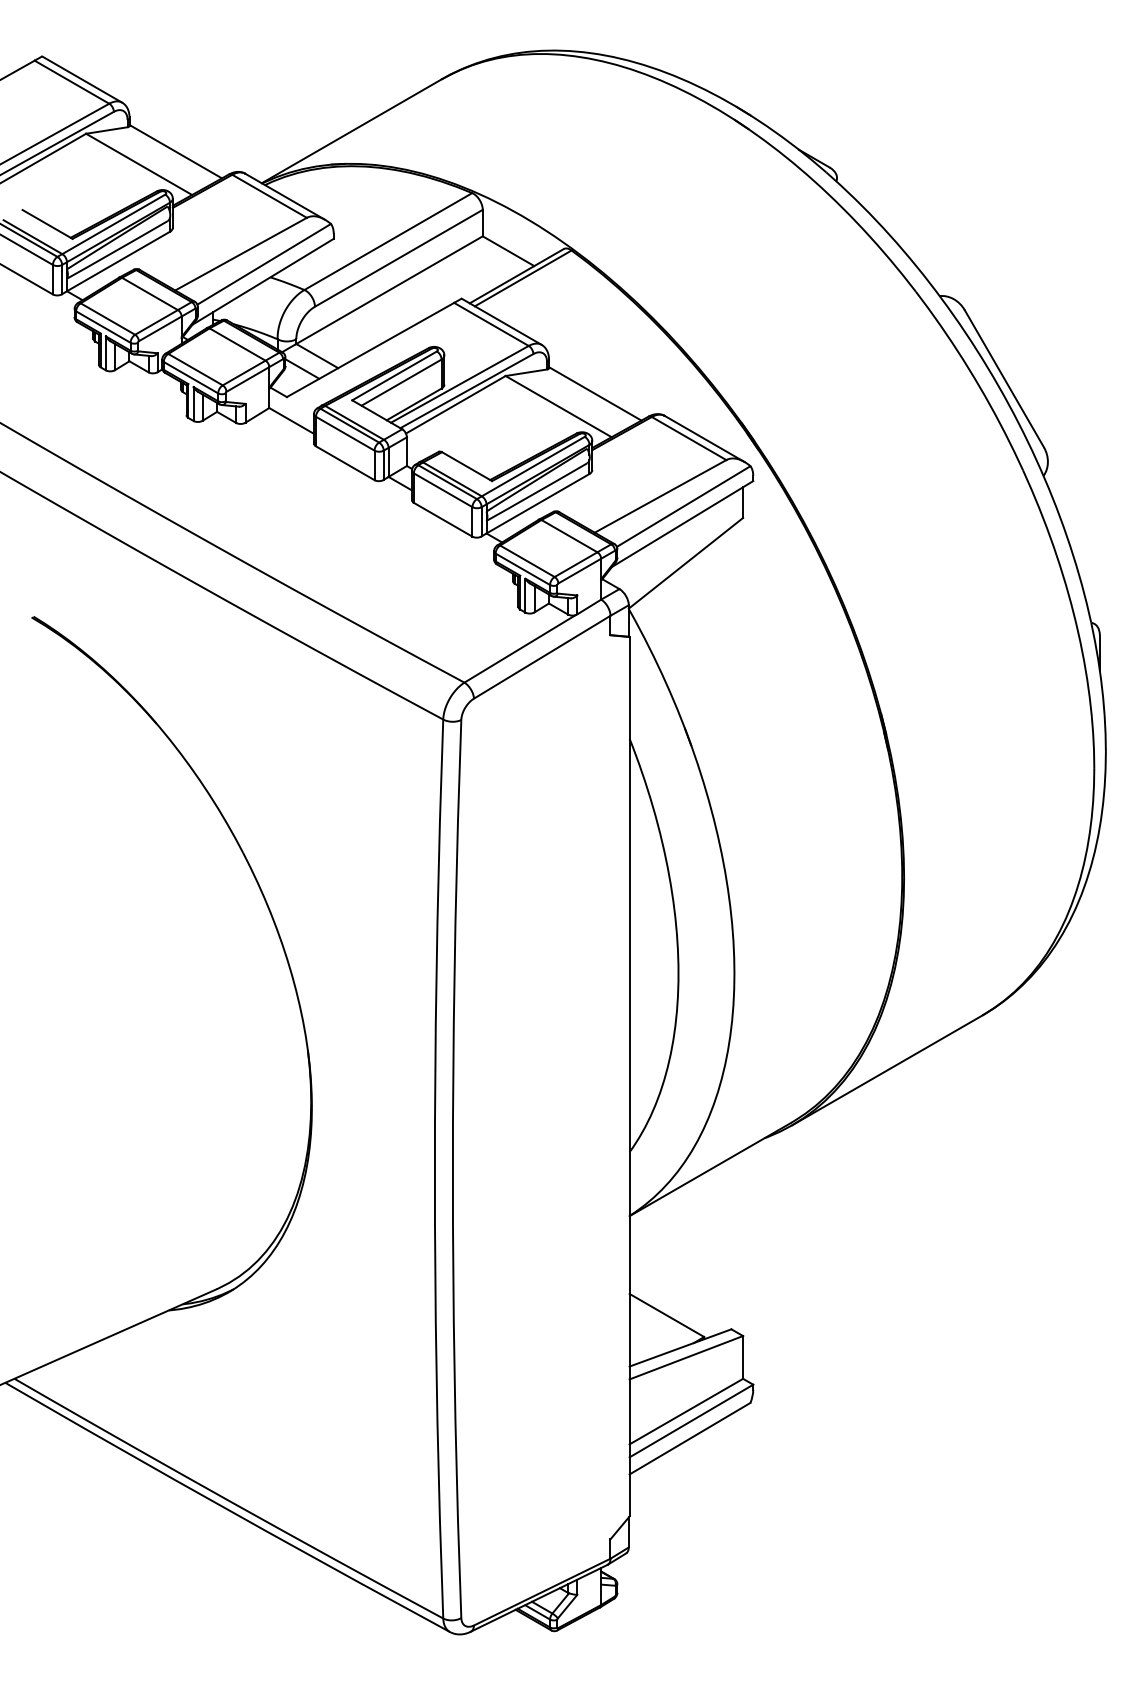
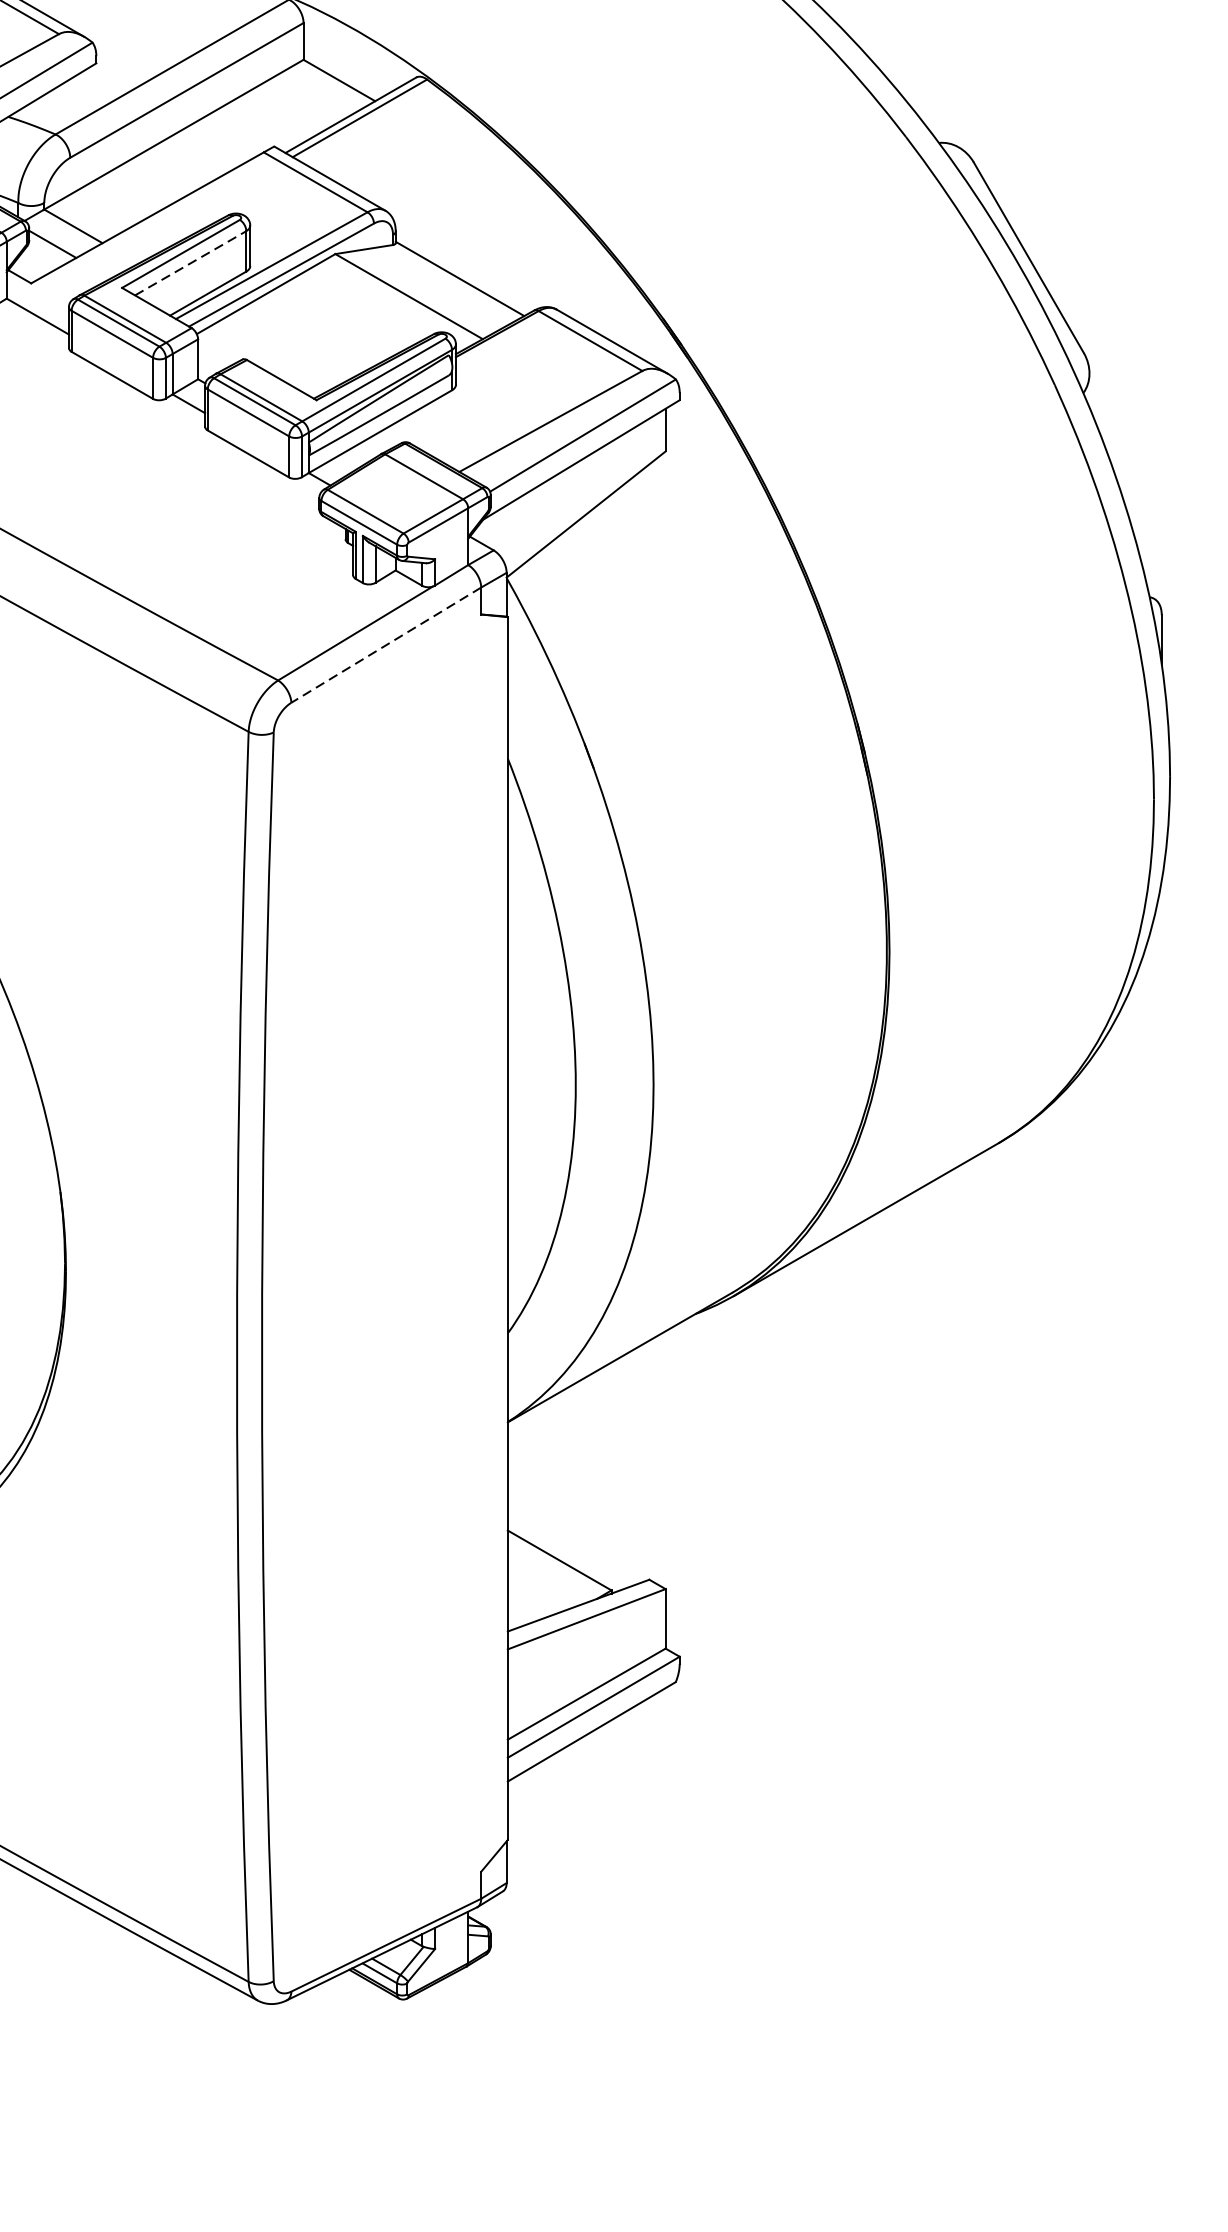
line: (402, 382) -> (191, 263), solid -> dashed
line: (542, 657) -> (386, 645), solid -> dashed

